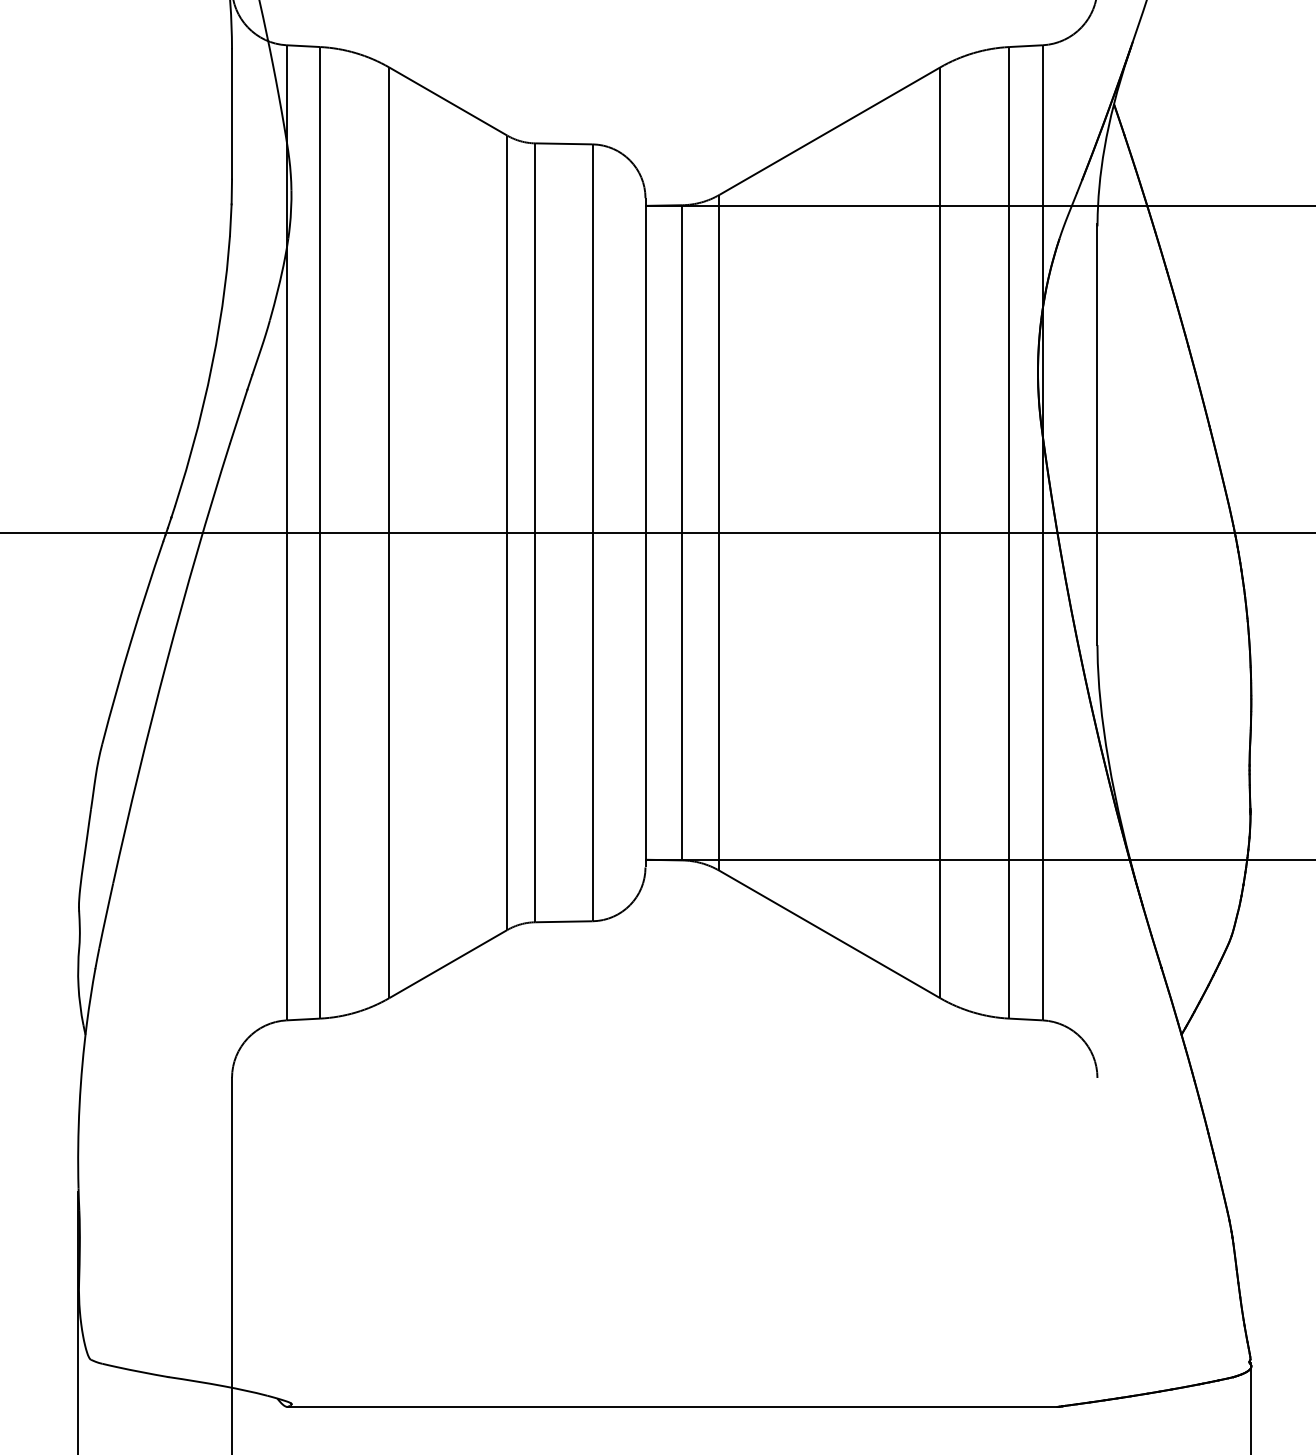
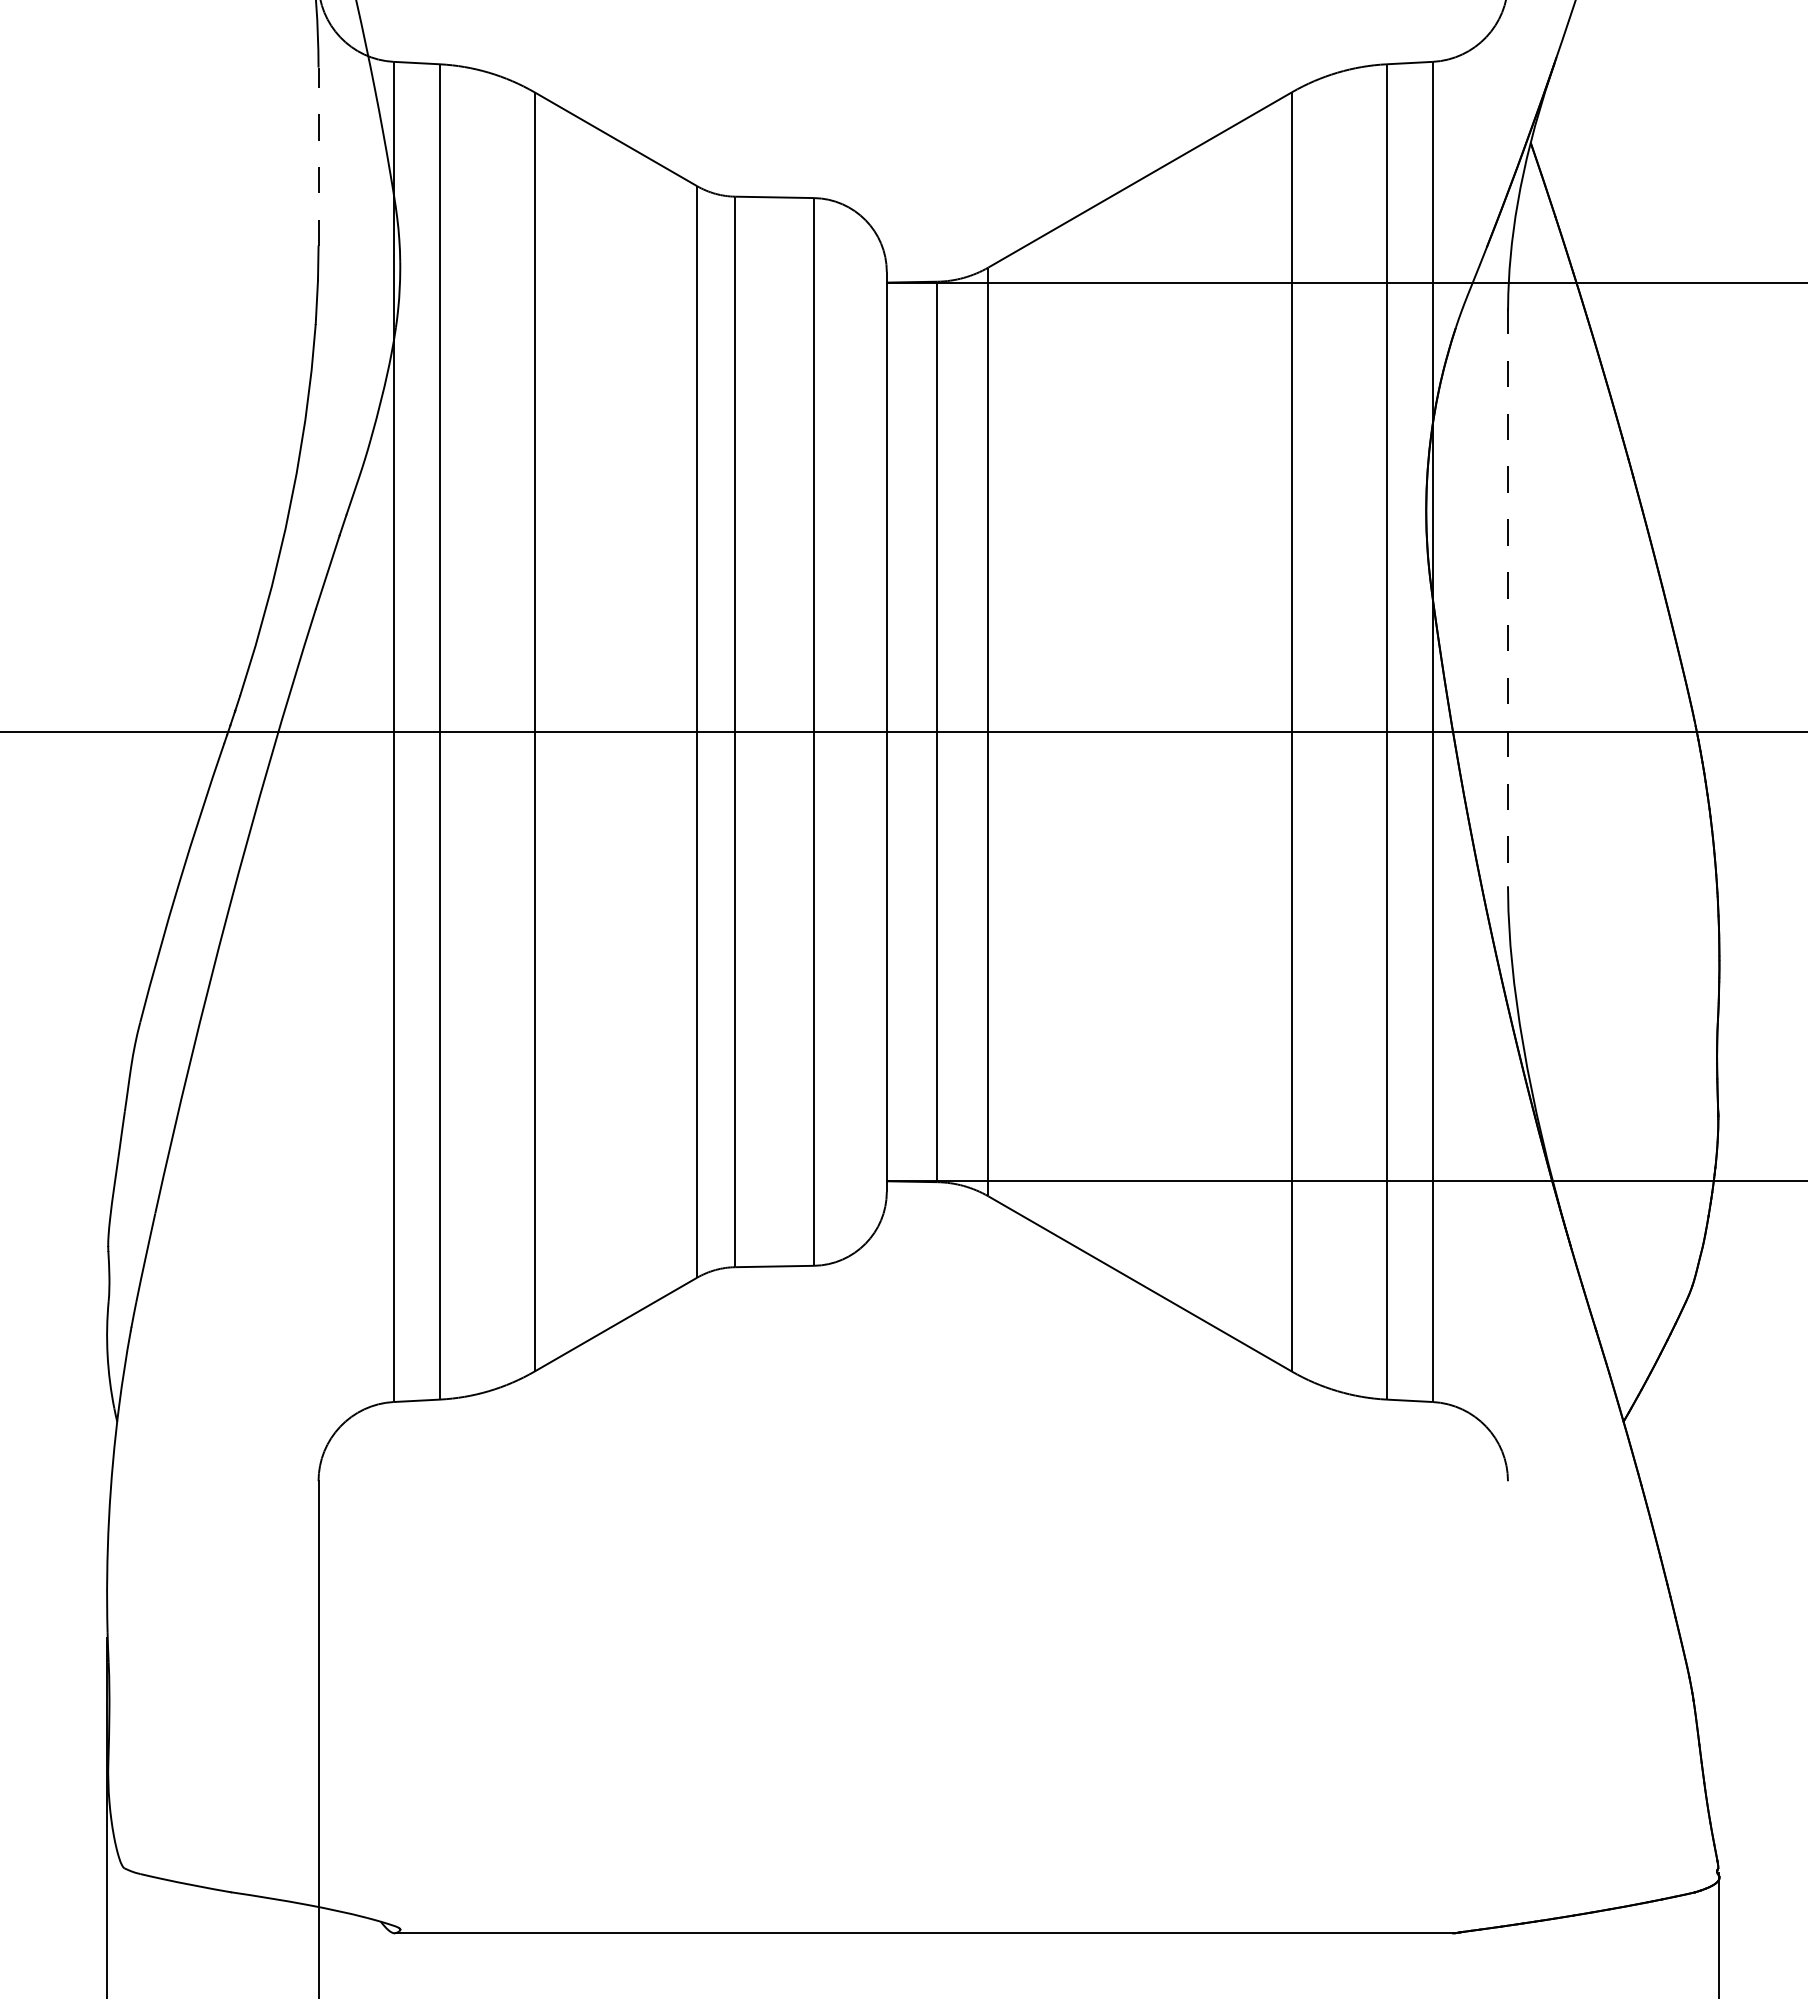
line: (231, 114) -> (318, 156), solid -> dashed
line: (1097, 435) -> (1507, 597), solid -> dashed

